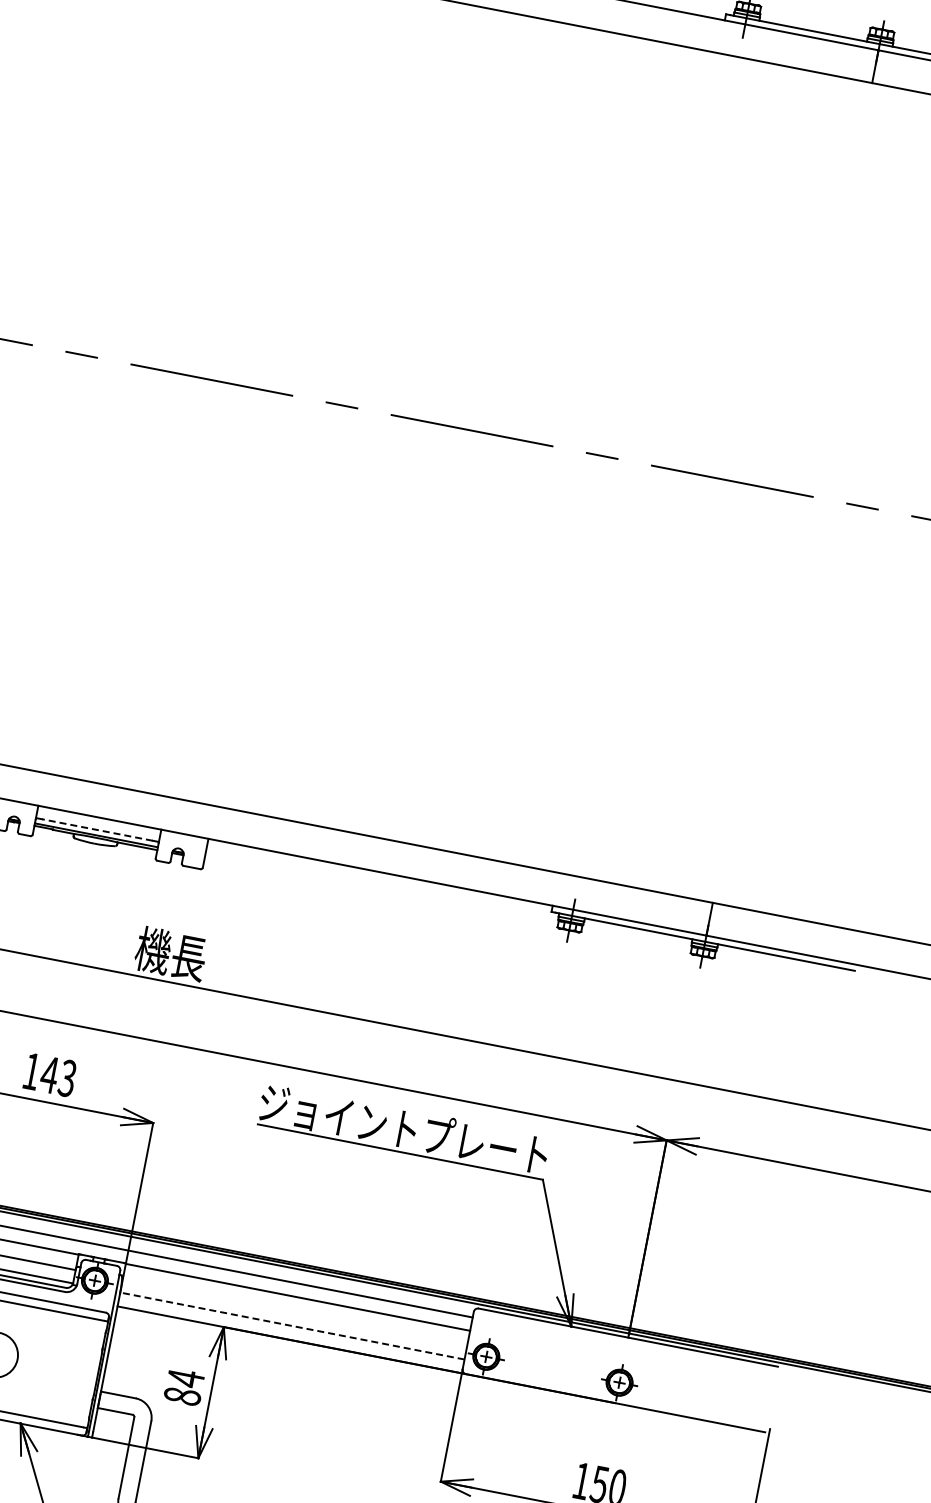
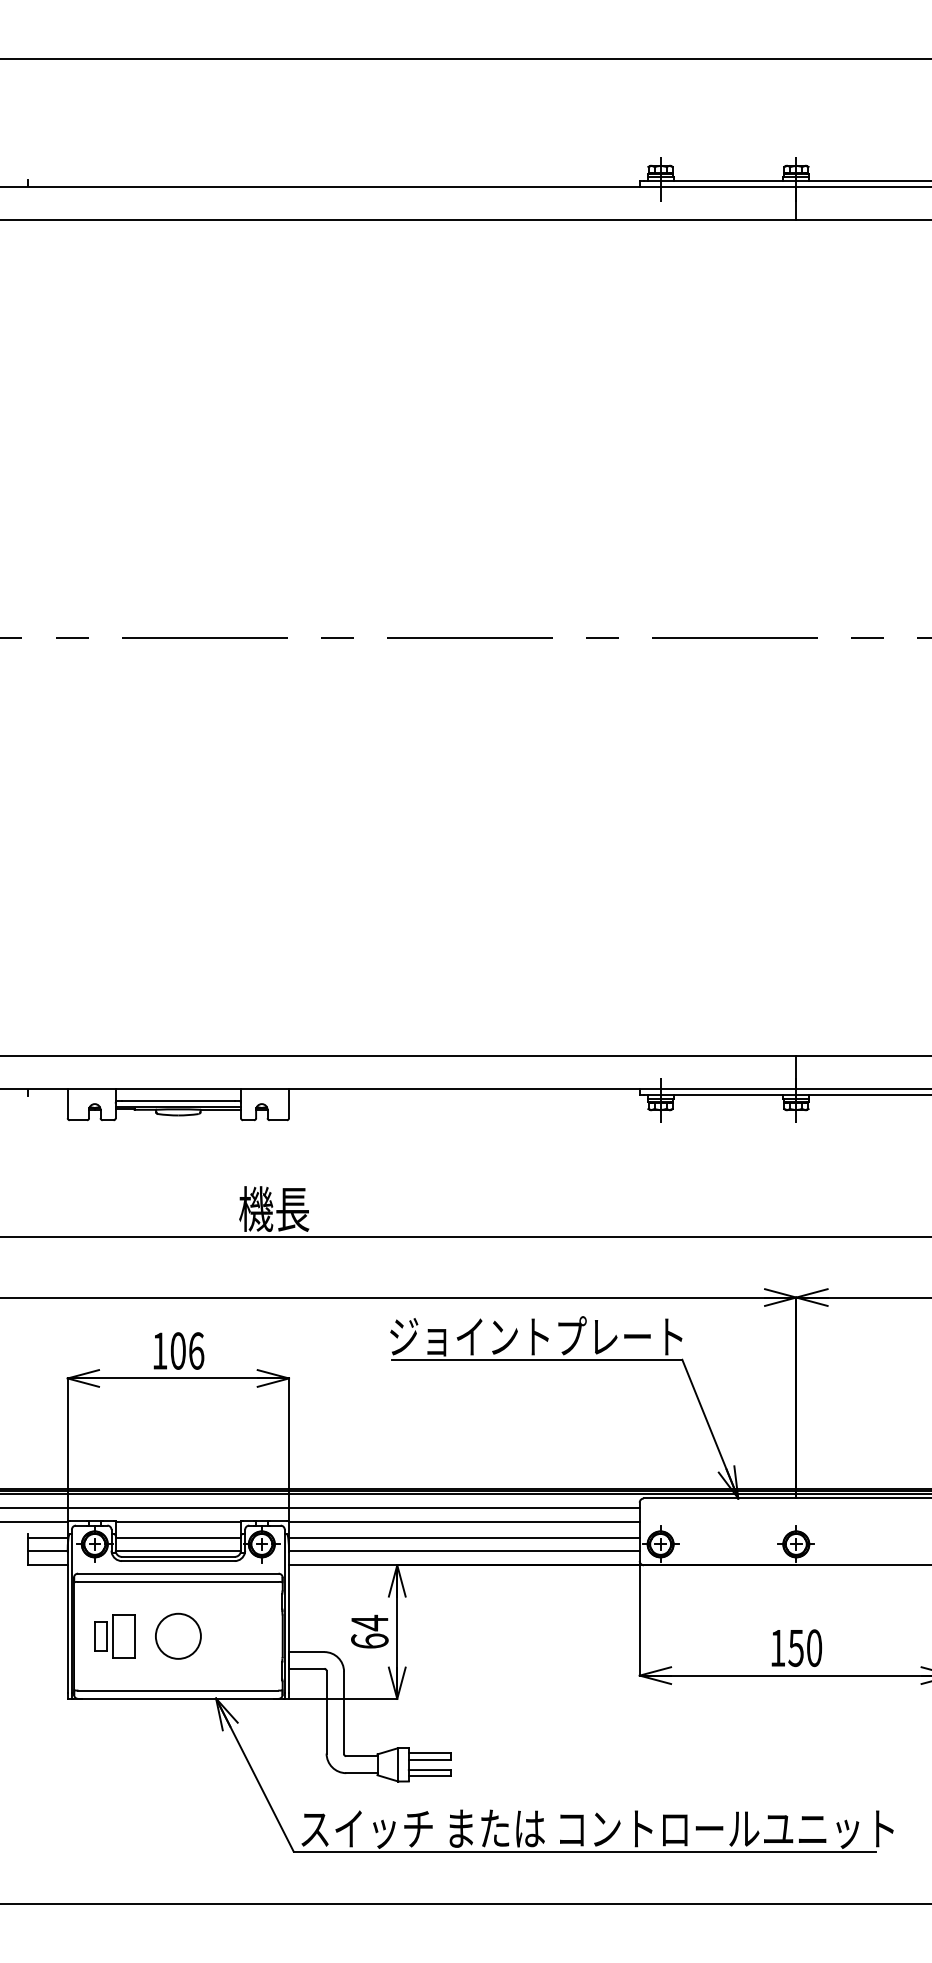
line: (96, 829) -> (177, 1101), dashed -> solid
text: (57, 1076) -> (186, 1350), 143 -> 106
line: (295, 1312) -> (464, 1537), added
line: (291, 1326) -> (463, 1551), dashed -> solid
text: (182, 1395) -> (369, 1640), 84 -> 64

